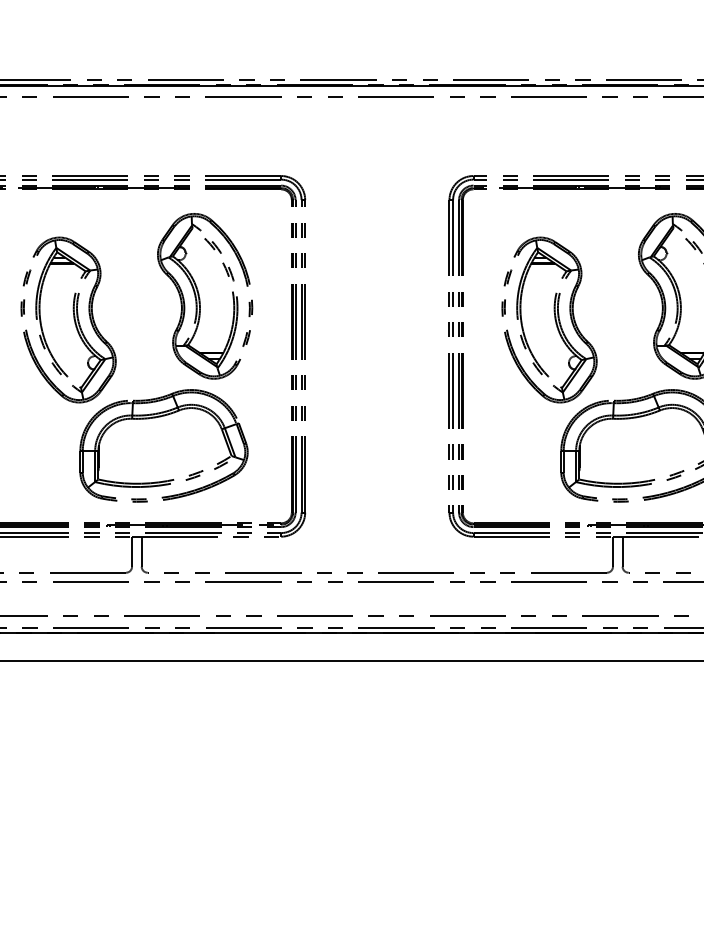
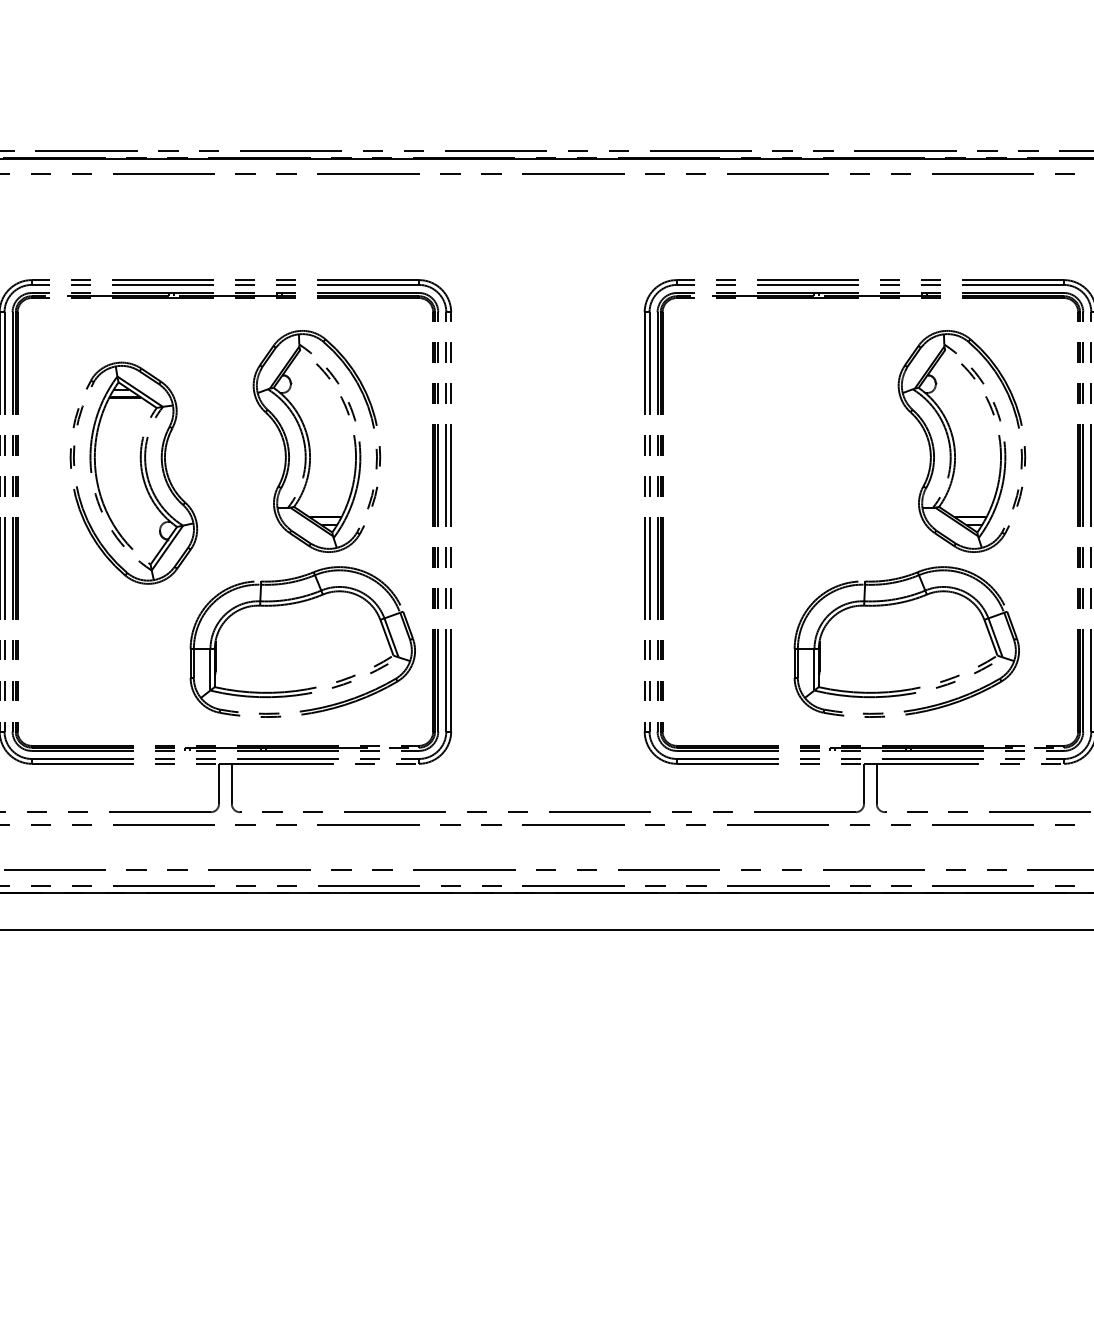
part: (554, 317) -> (785, 470), removed
part: (157, 417) -> (293, 604), moved

